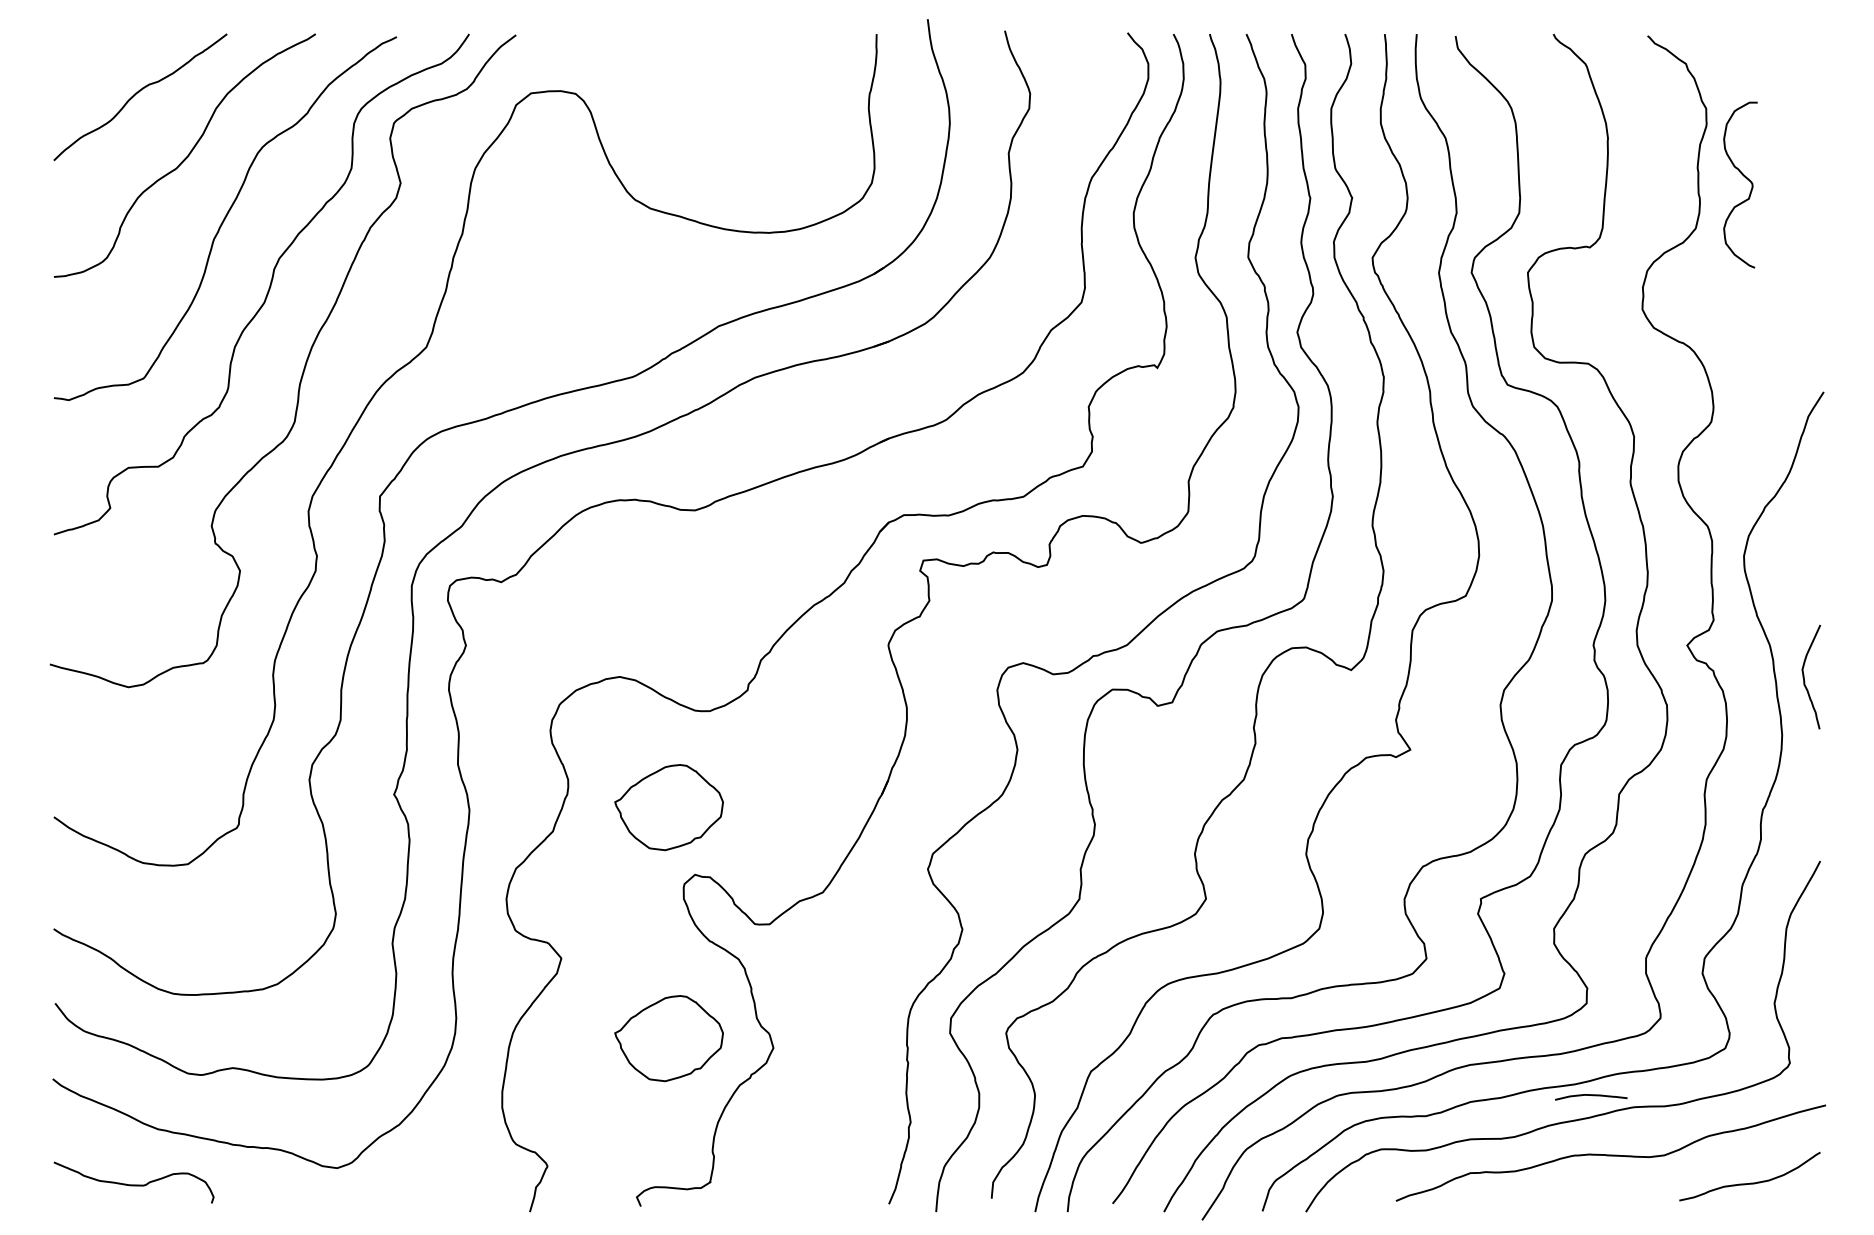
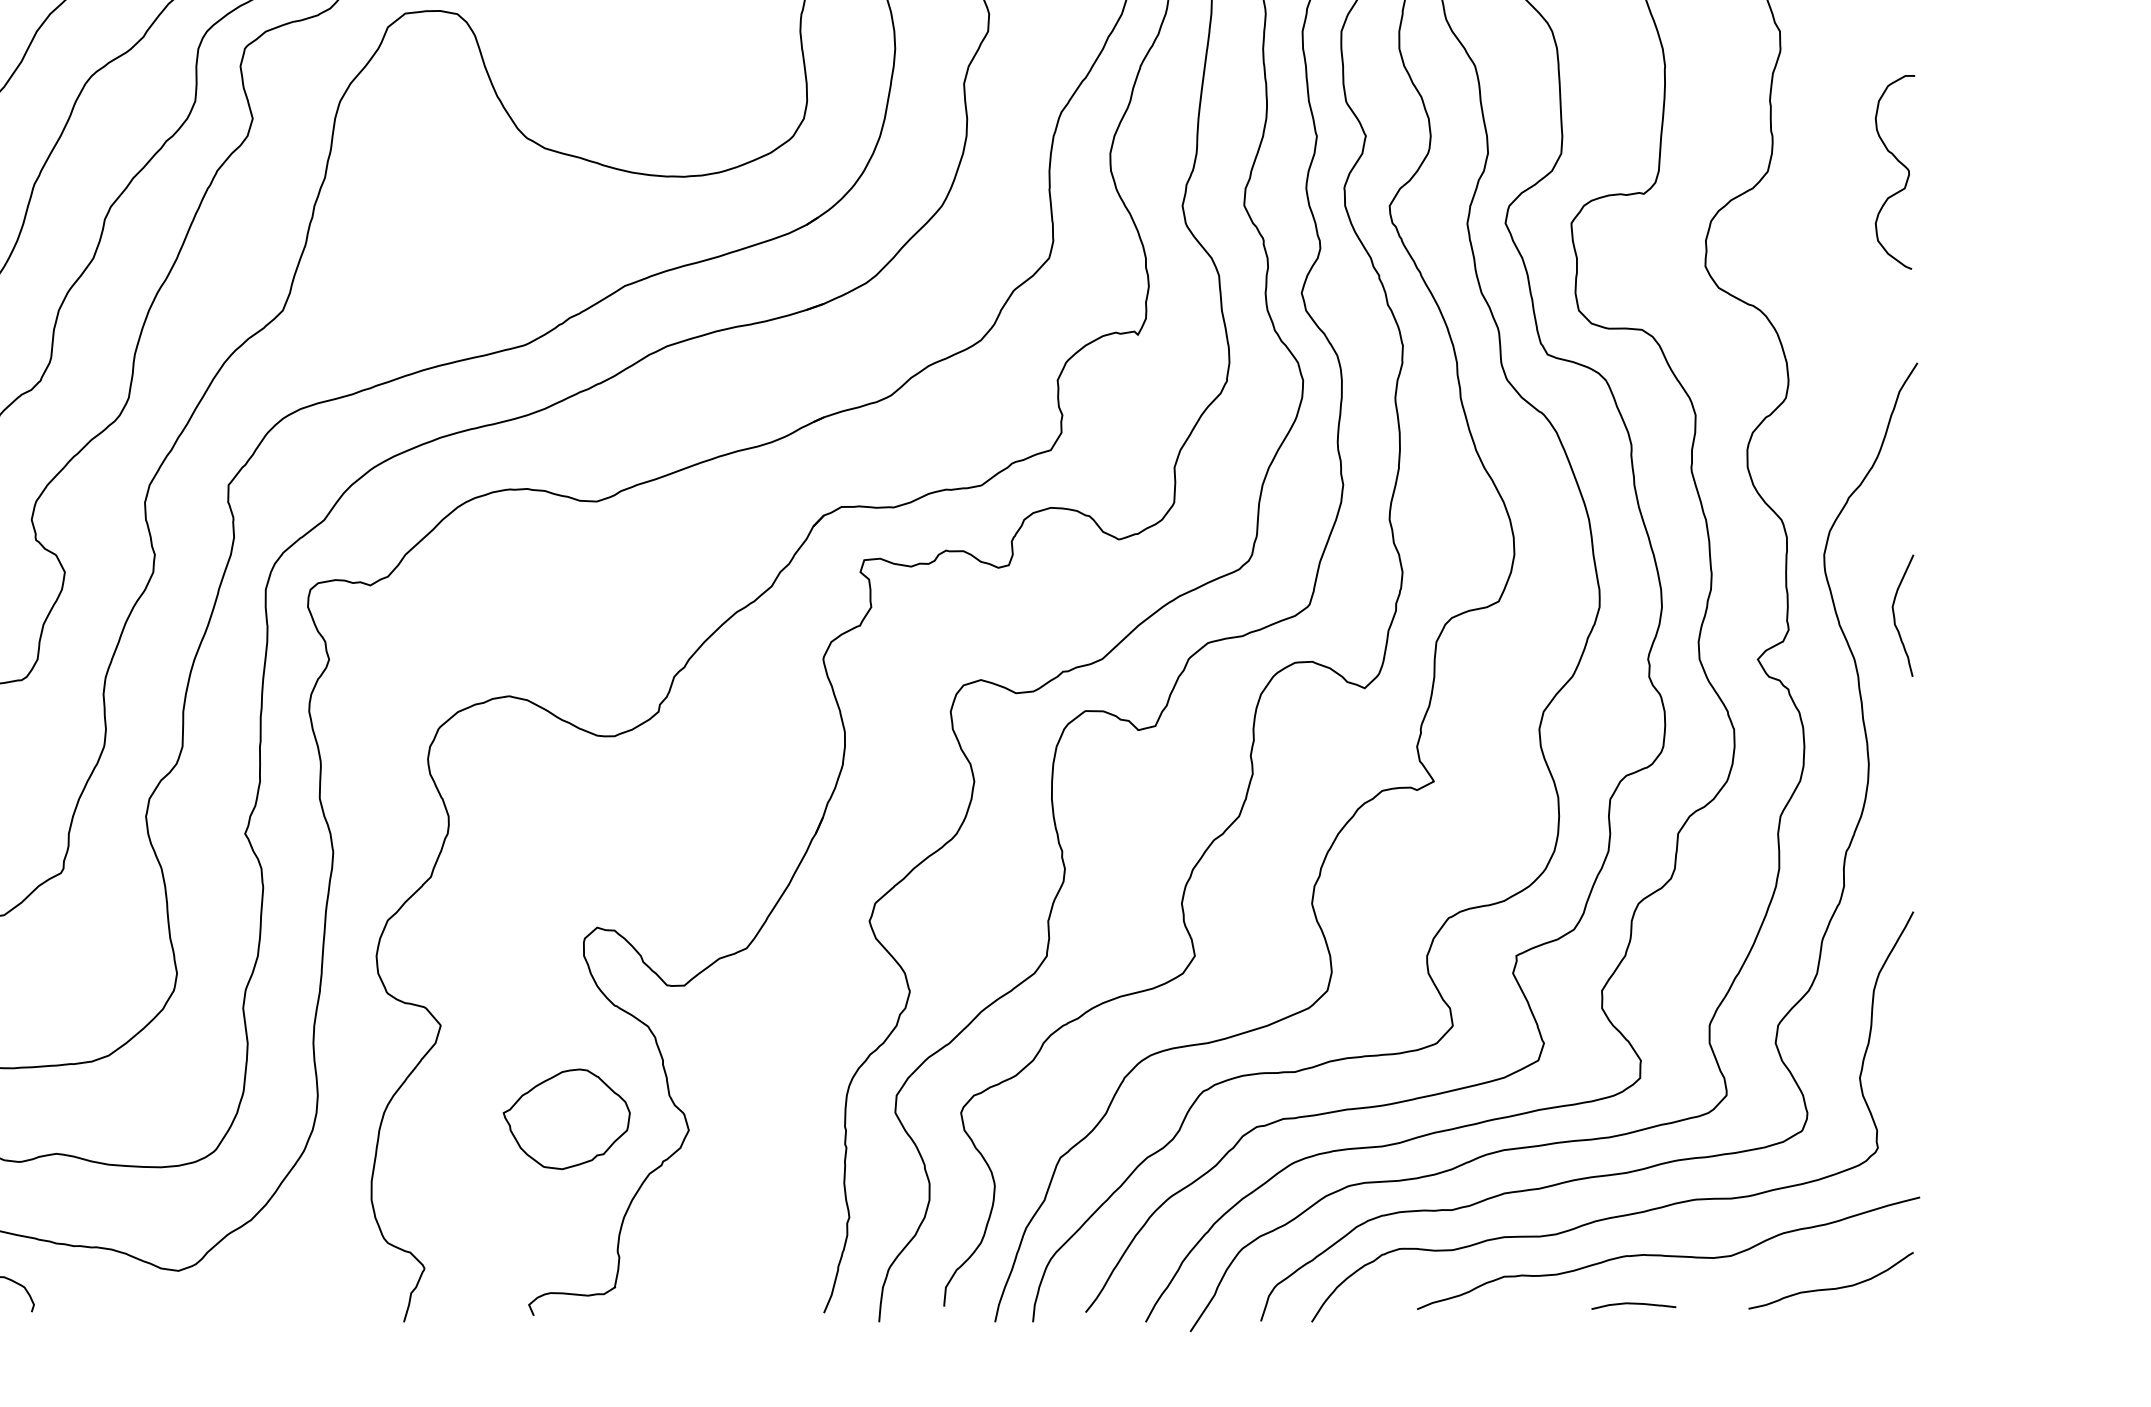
curve: (1745, 178) -> (1900, 164), moved
curve: (1804, 676) -> (1894, 615), moved
part: (668, 807) -> (566, 848), removed
curve: (1592, 1096) -> (1635, 1305), moved

